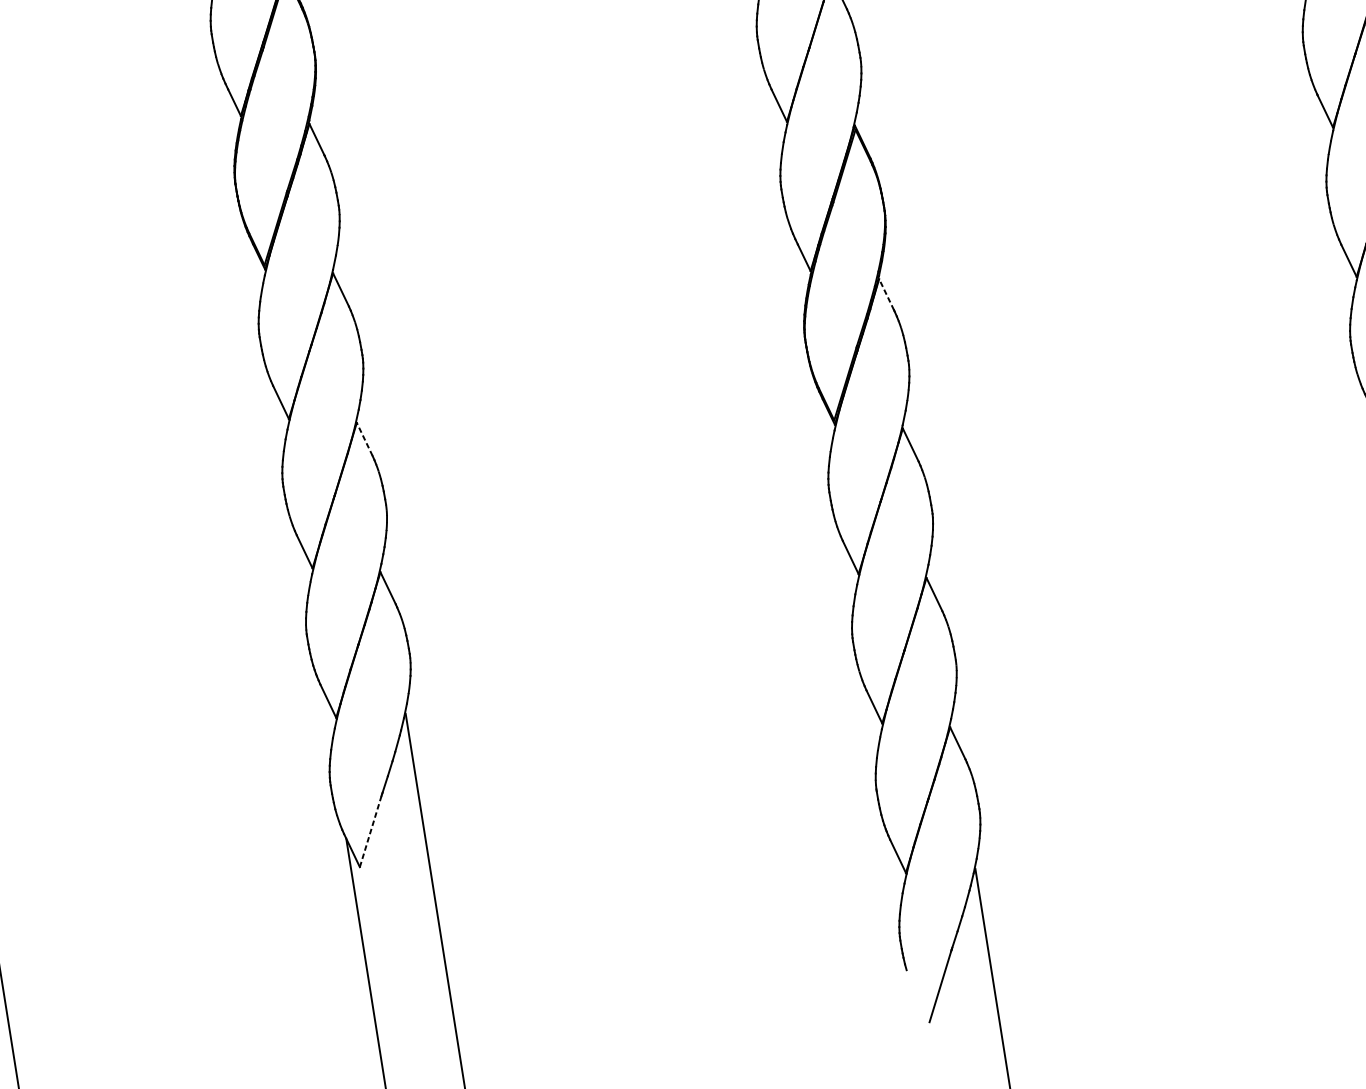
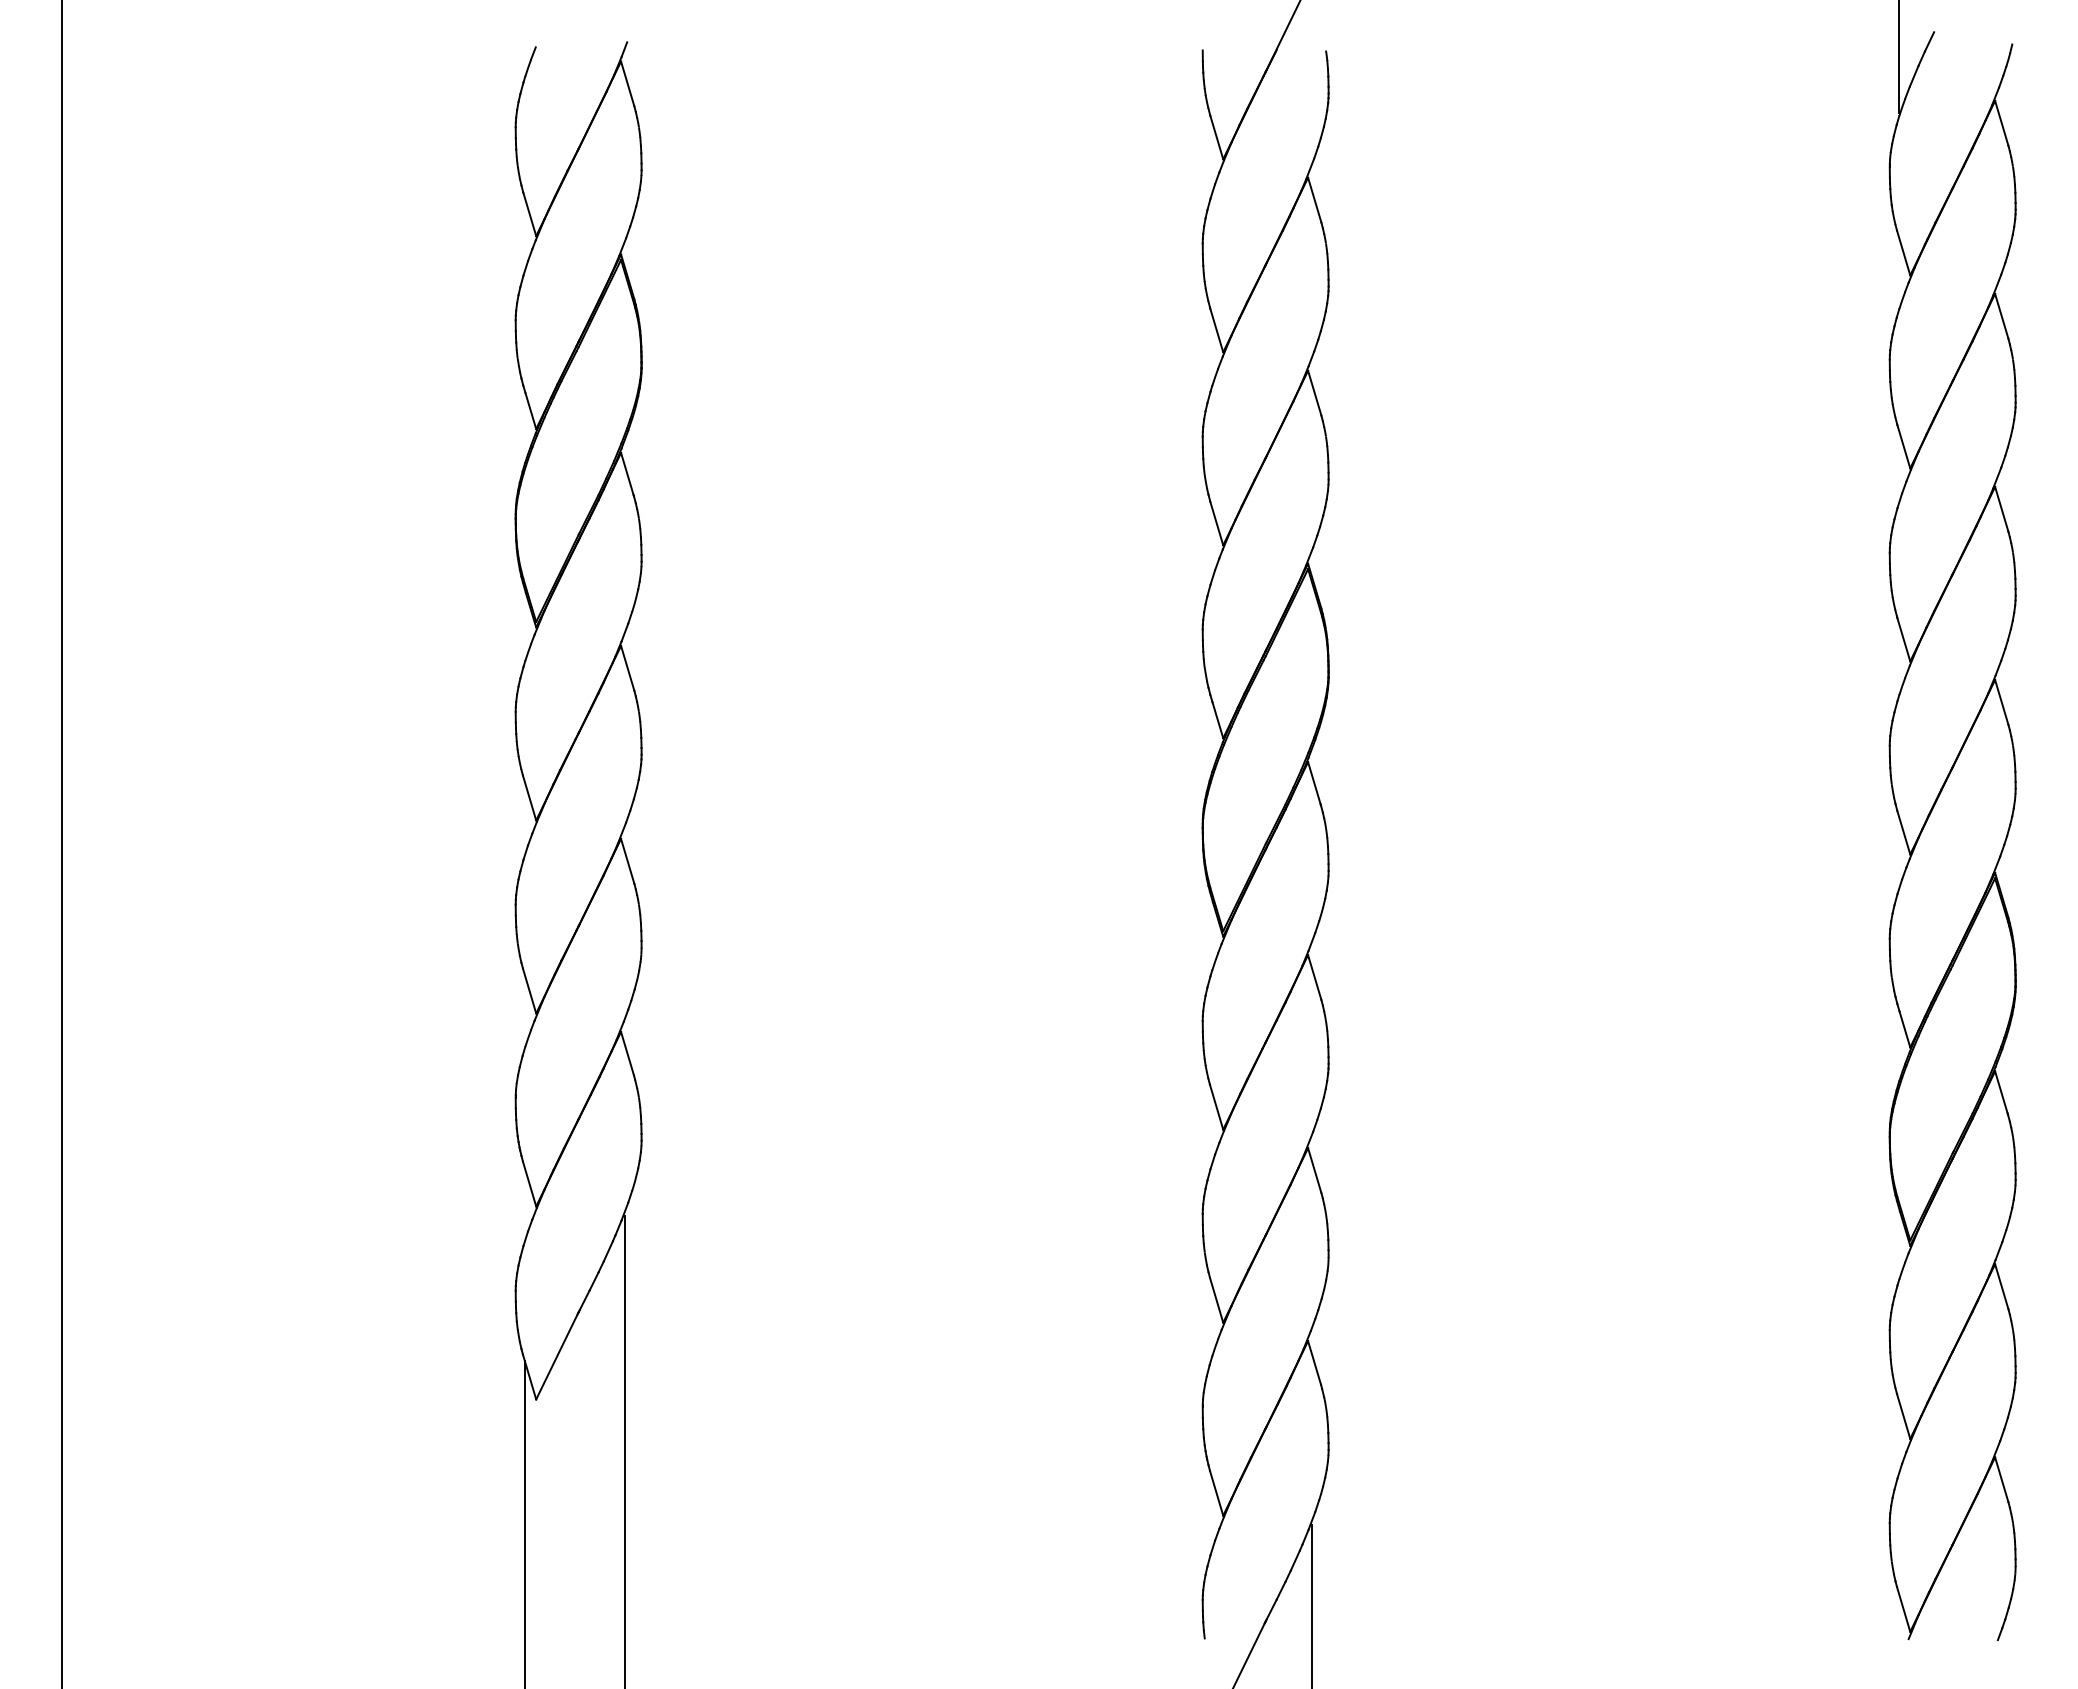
line: (886, 294) -> (1314, 783), dashed -> solid
line: (364, 438) -> (627, 860), dashed -> solid
line: (370, 830) -> (557, 1355), dashed -> solid

